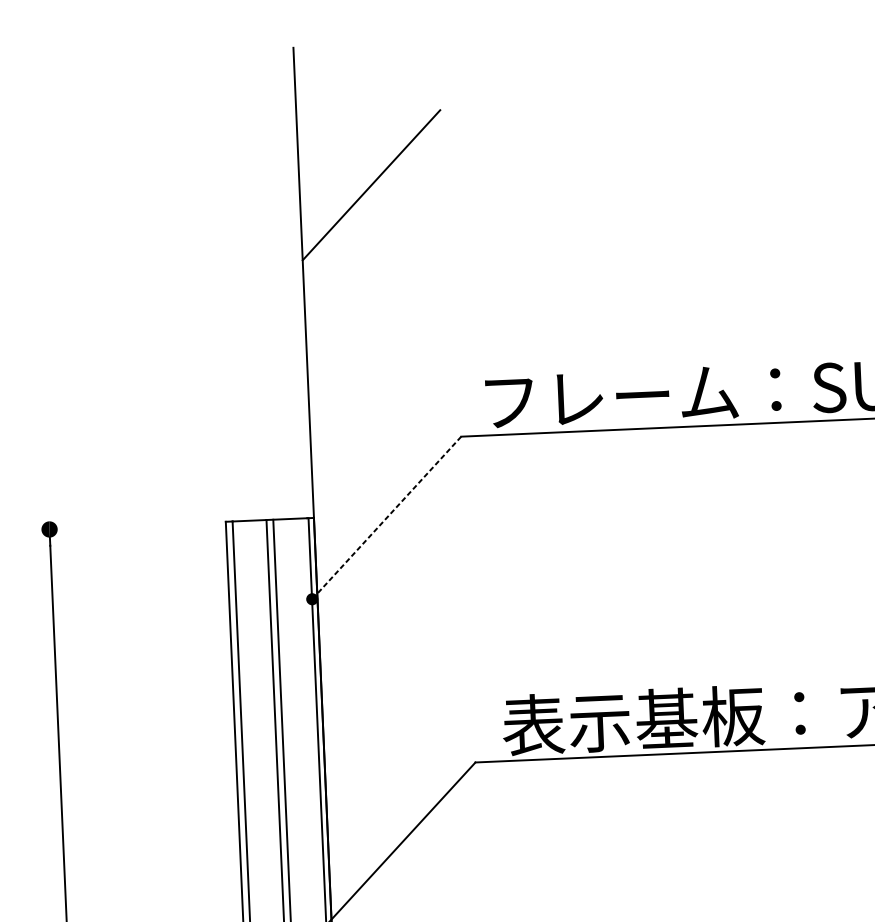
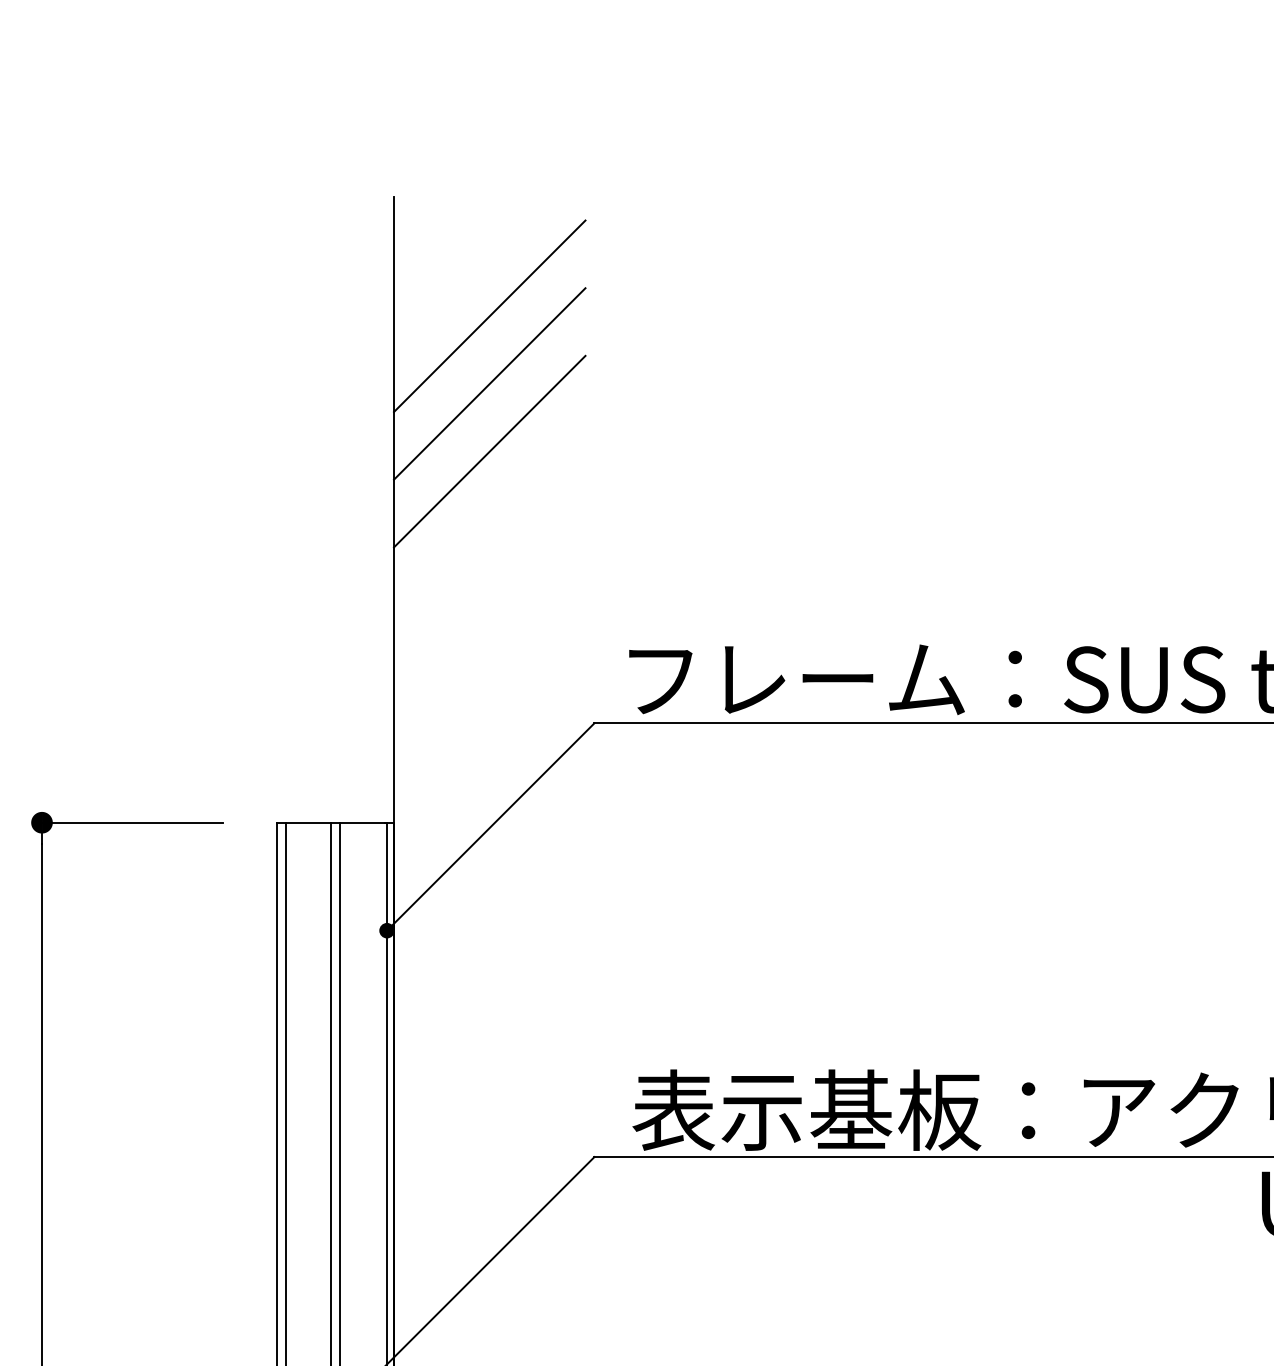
line: (369, 134) -> (489, 316), added
line: (373, 235) -> (489, 451), added
line: (386, 517) -> (490, 826), dashed -> solid
line: (117, 526) -> (132, 822), added

